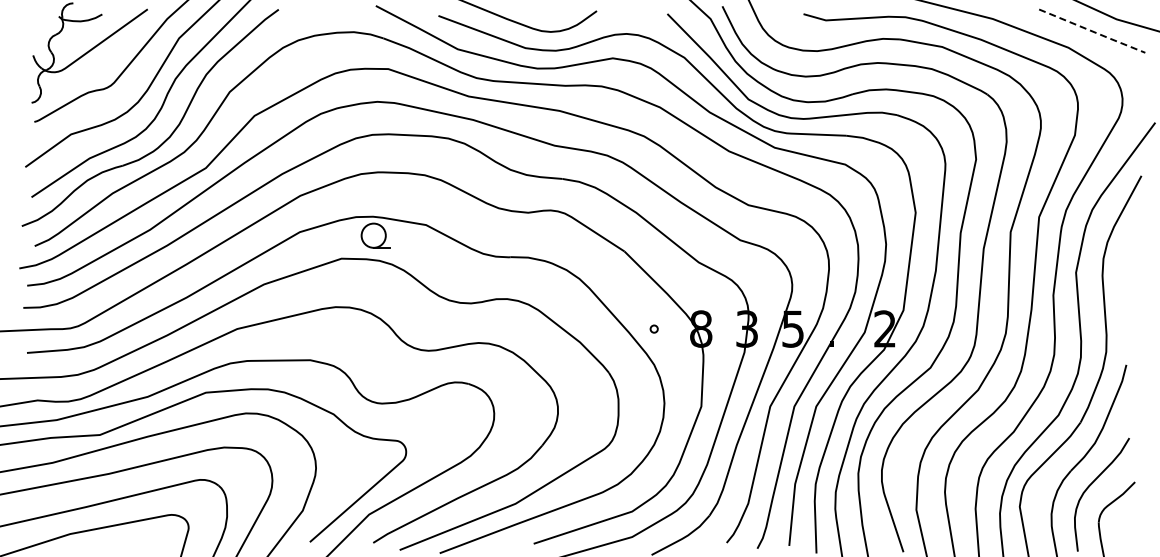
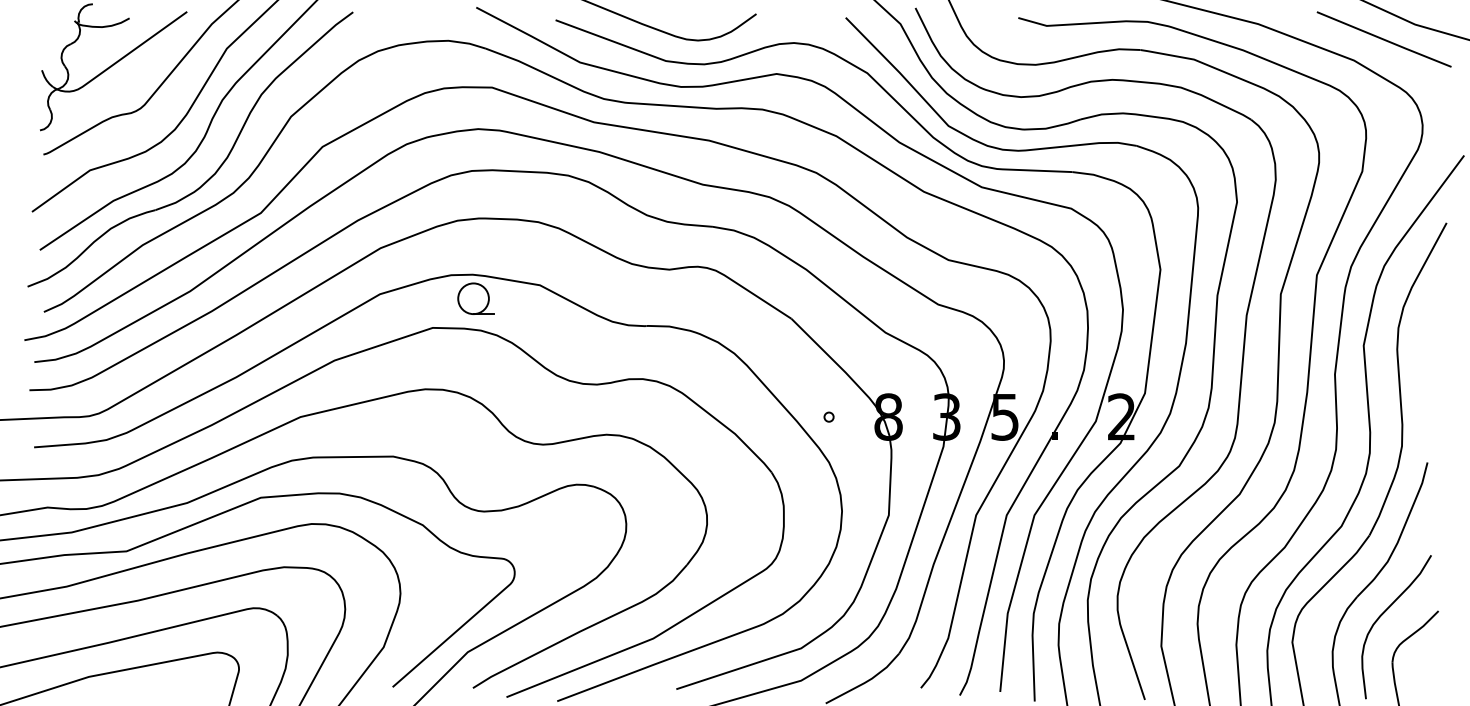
line: (1092, 31) -> (1384, 39), dashed -> solid

